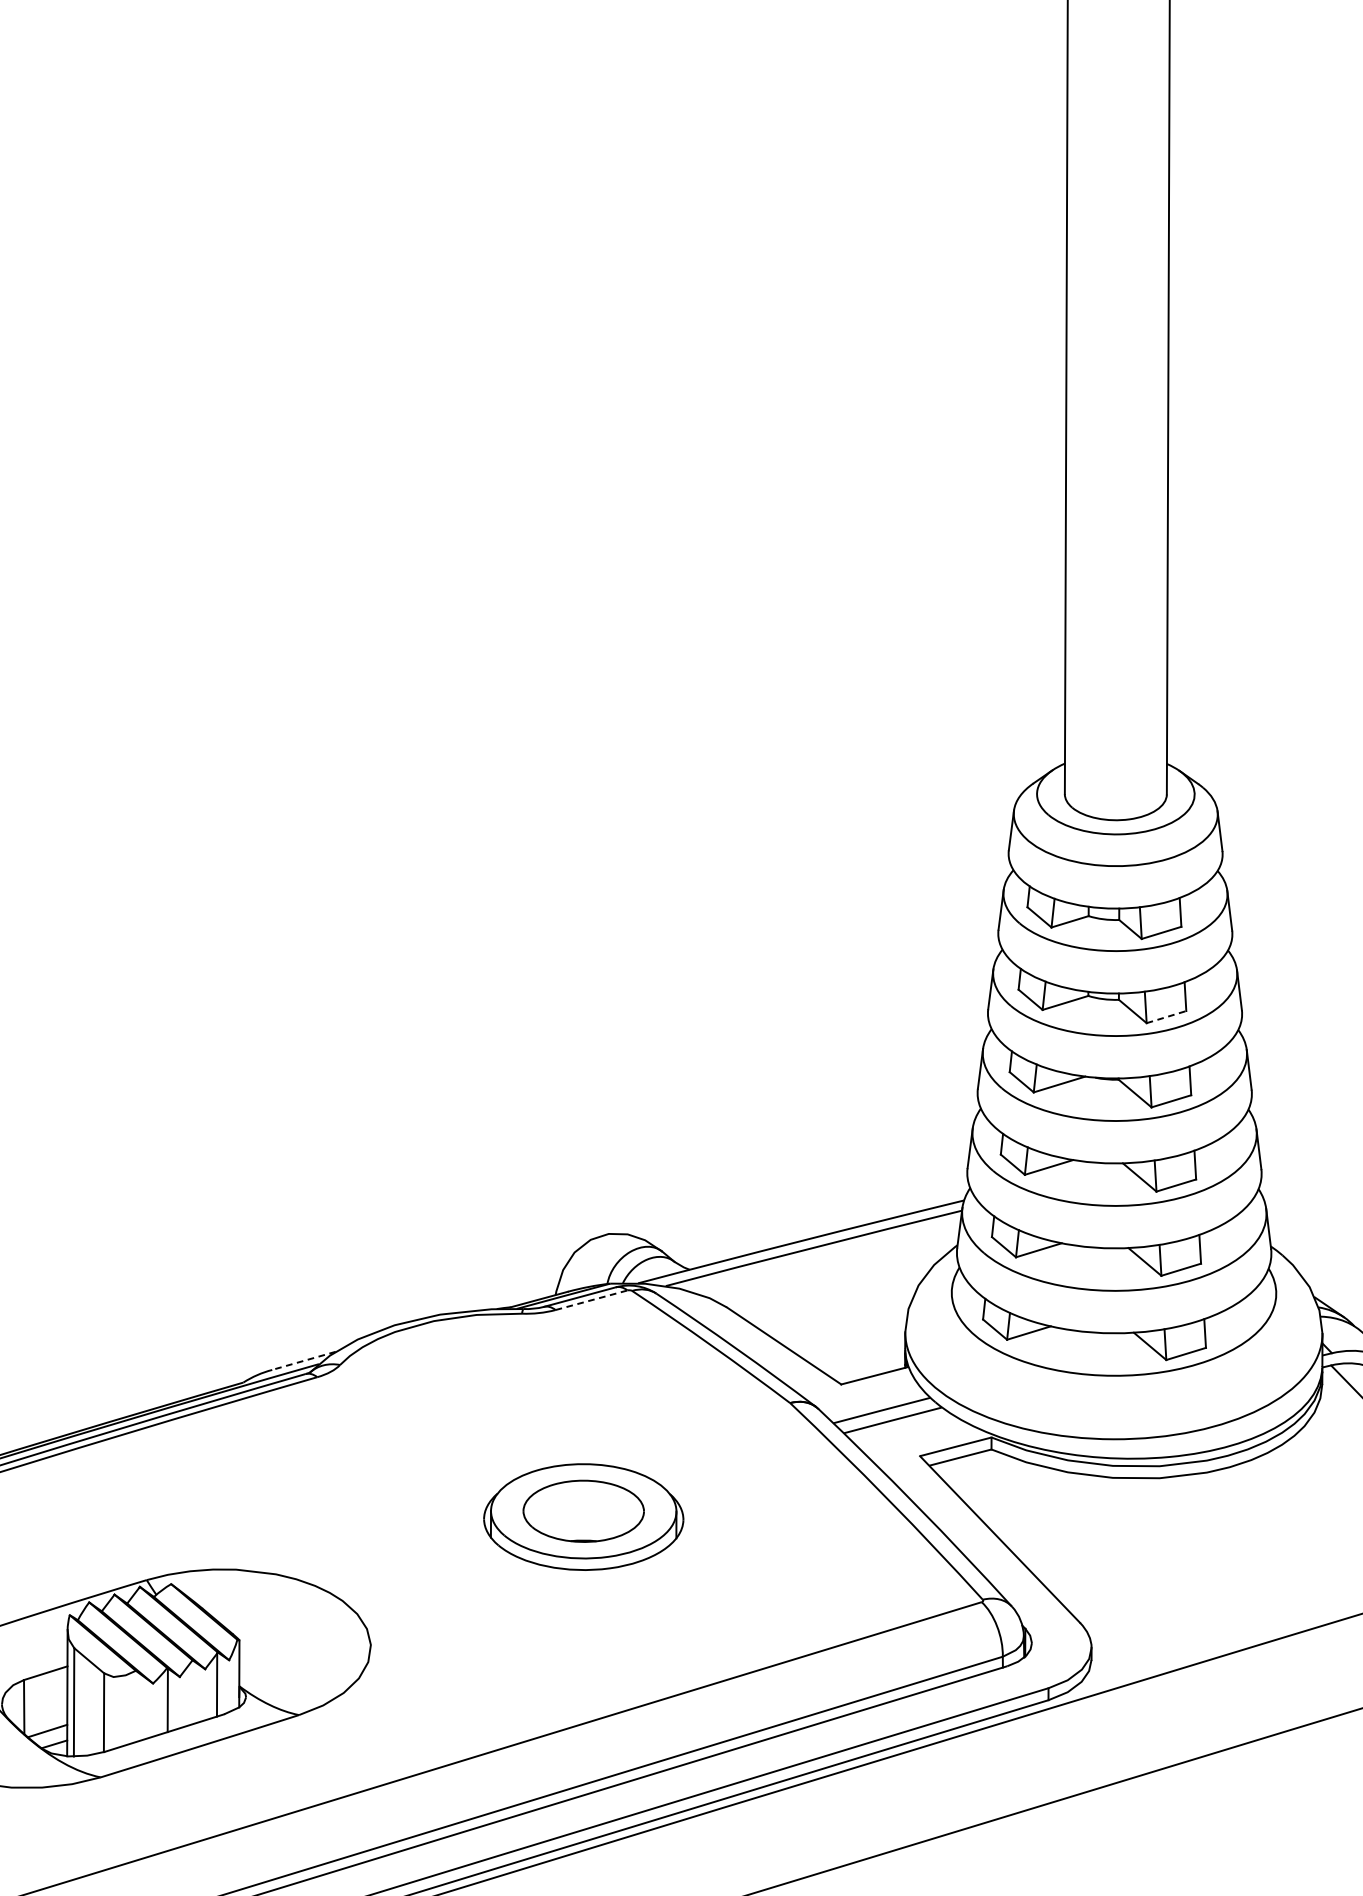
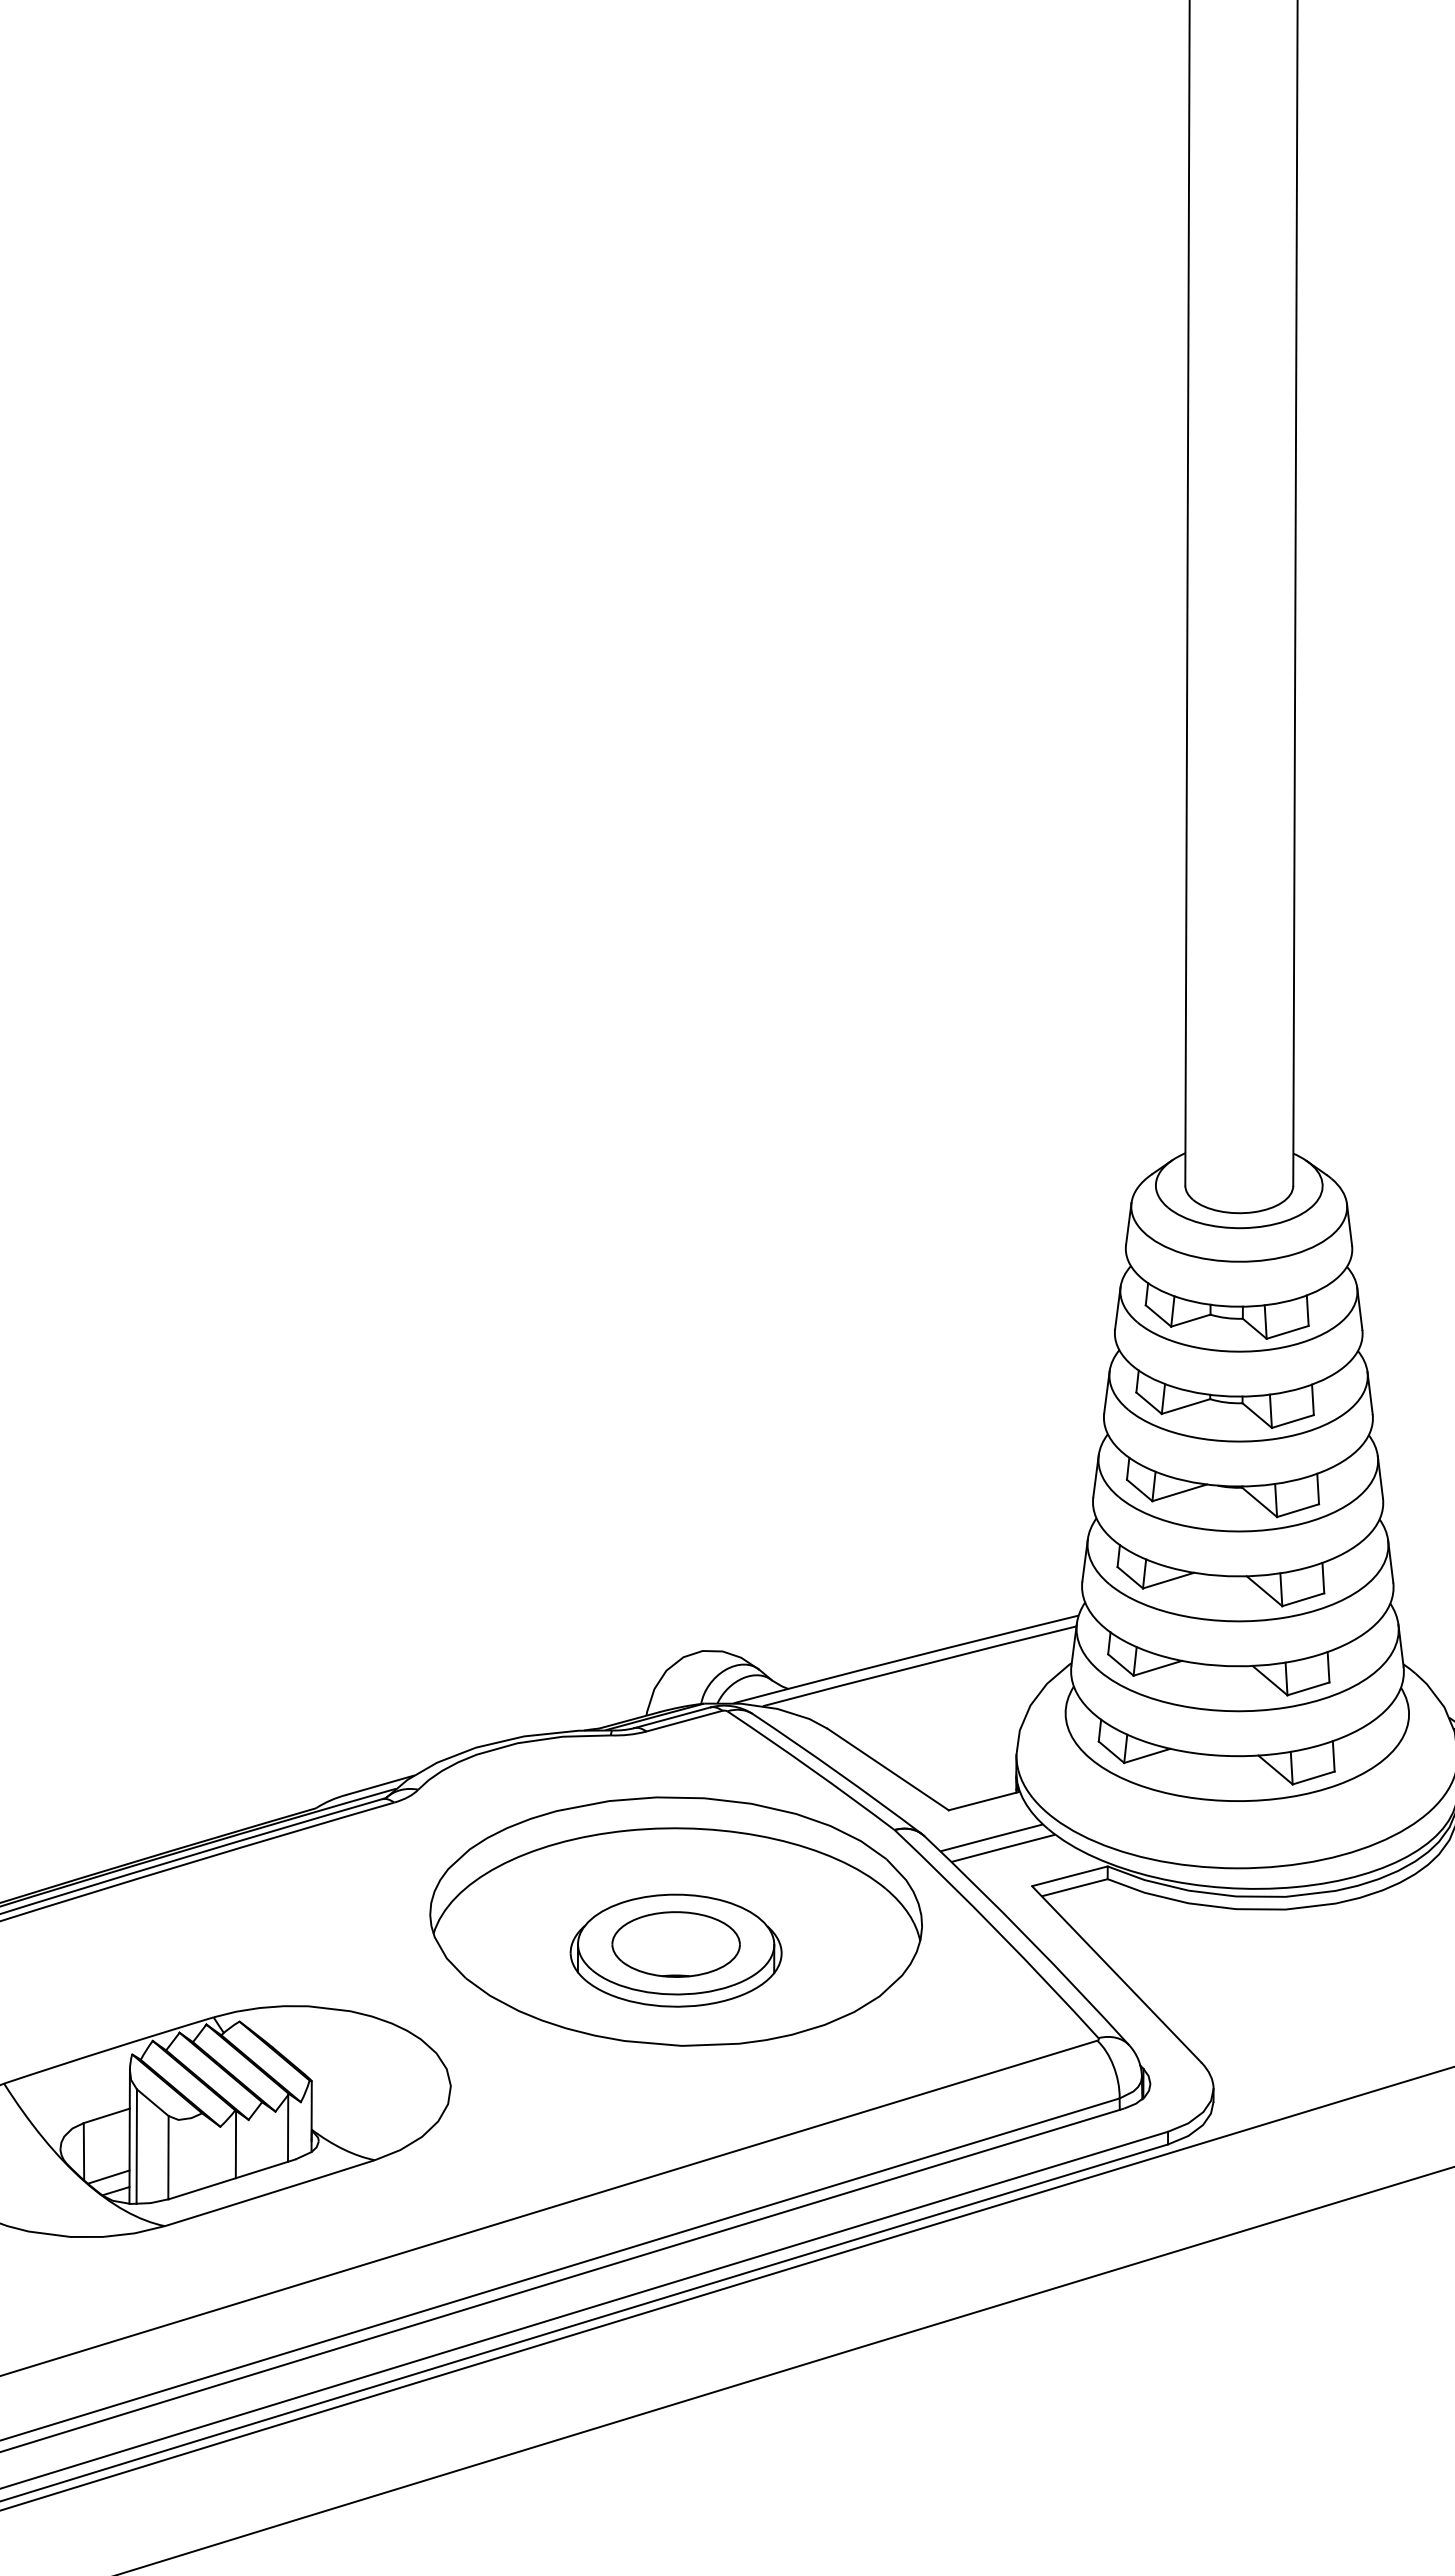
line: (1166, 1017) -> (1292, 1421), dashed -> solid
line: (591, 1300) -> (684, 1721), dashed -> solid
line: (304, 1361) -> (380, 1785), dashed -> solid
part: (583, 1489) -> (675, 1921), added

